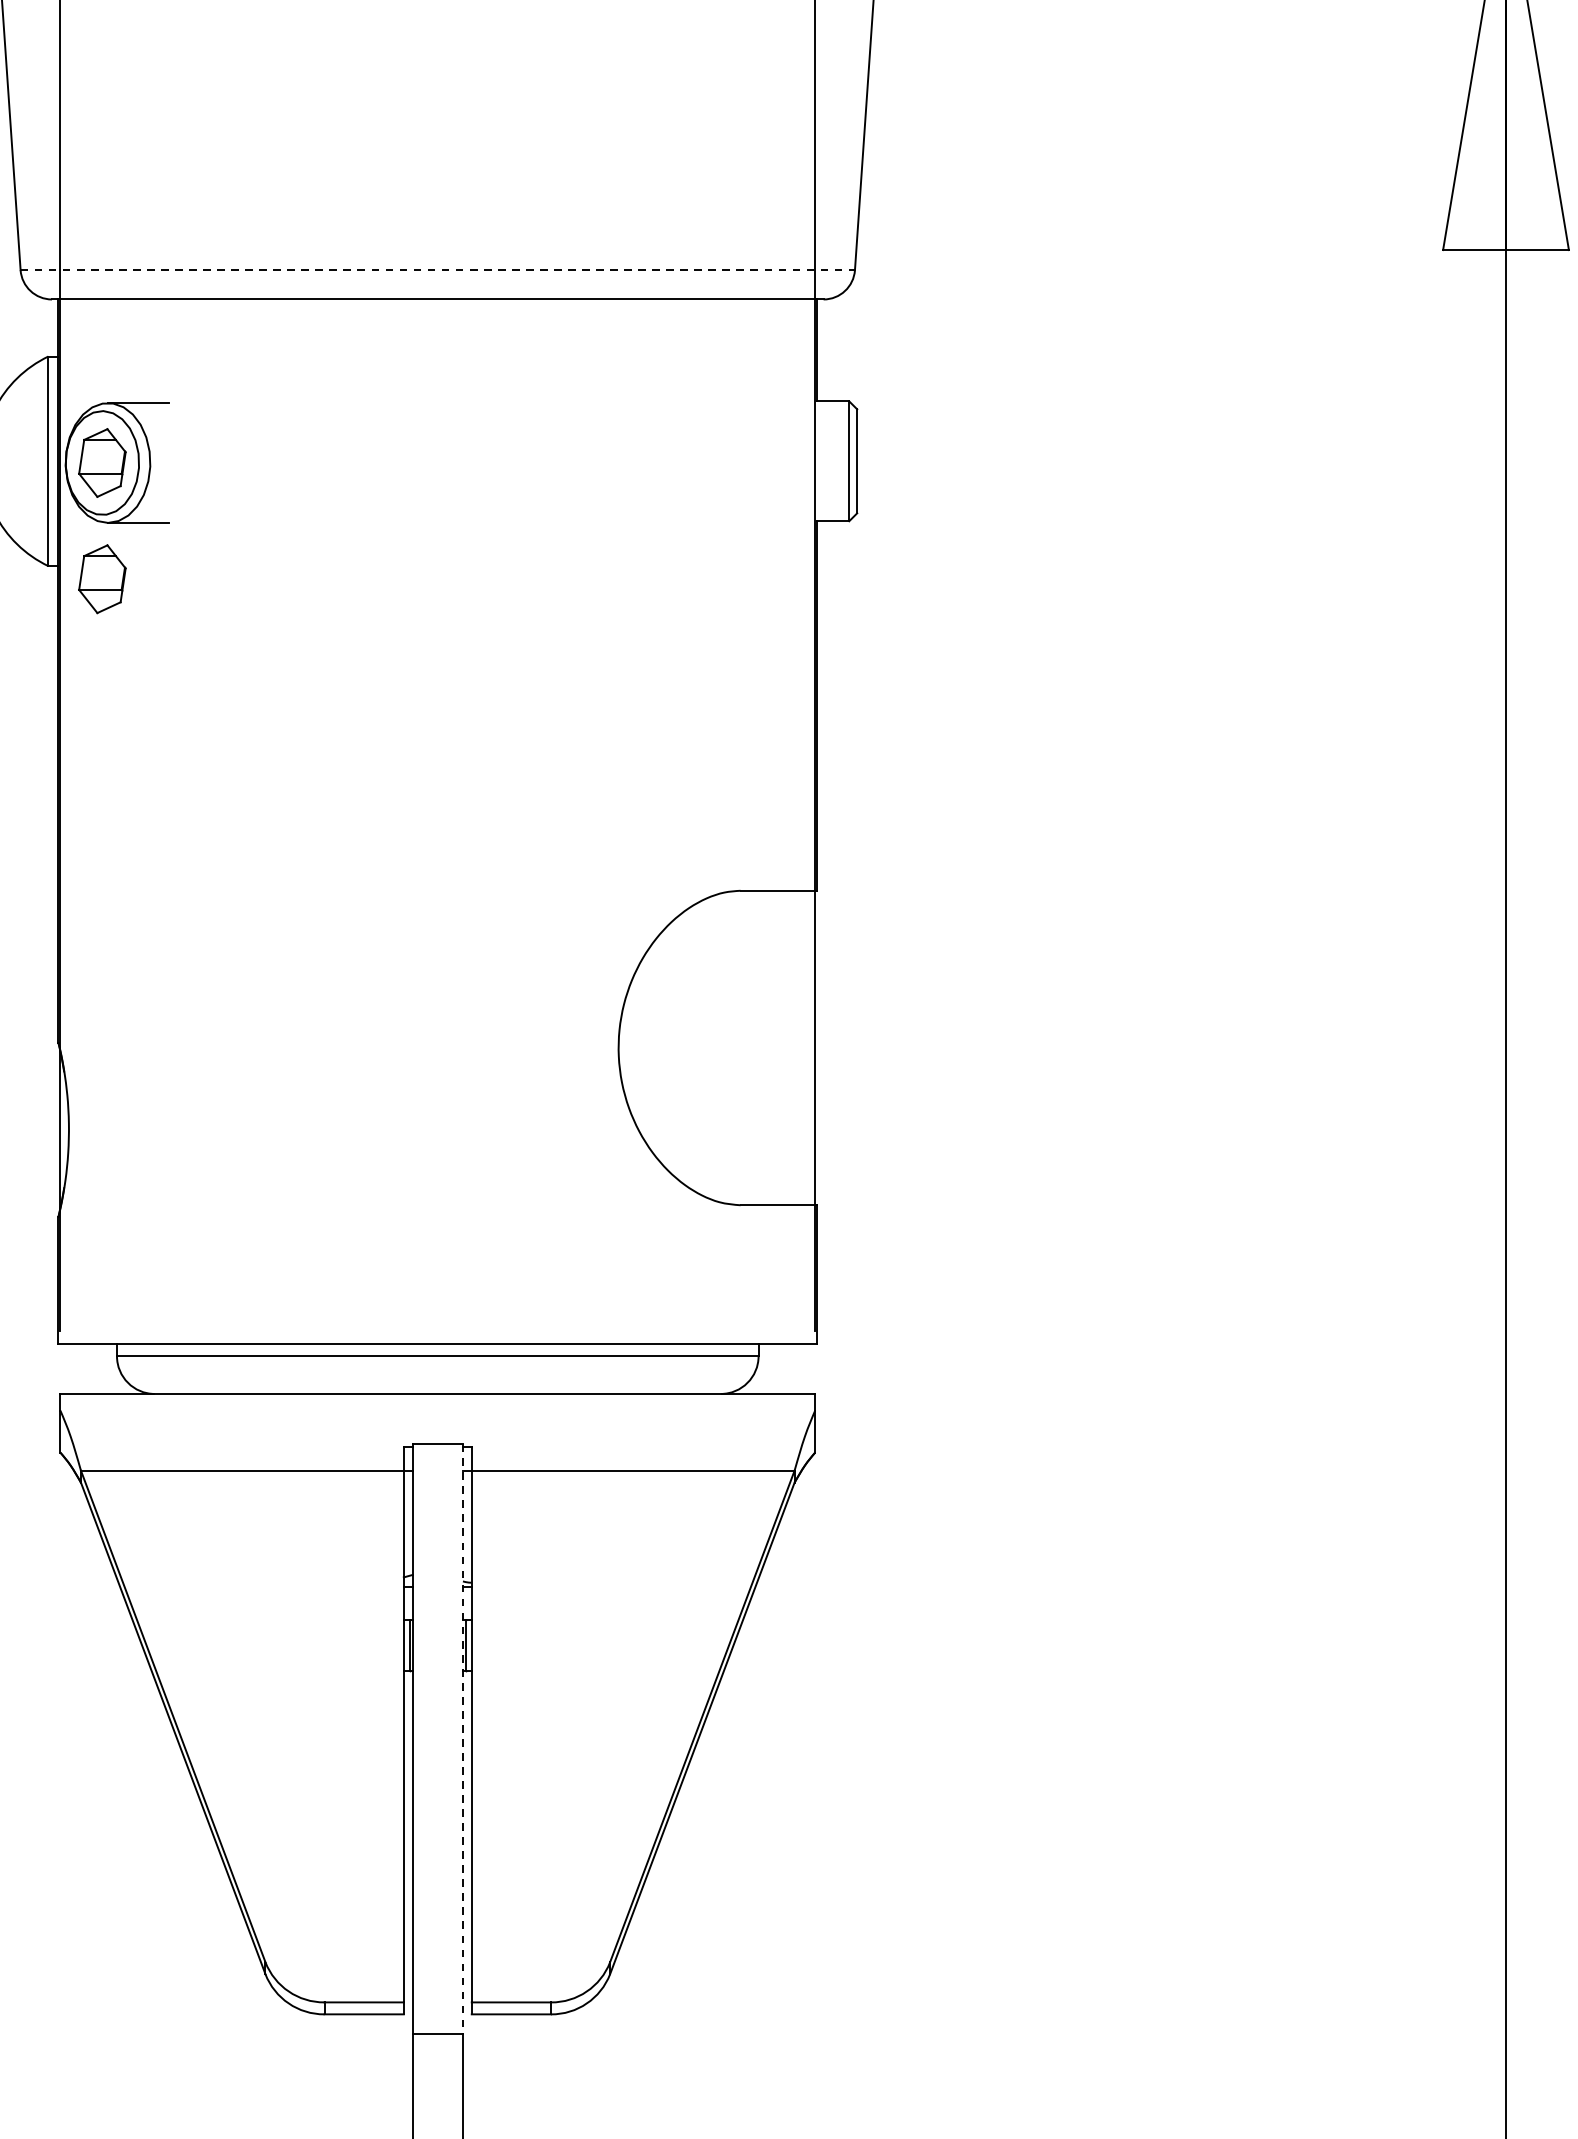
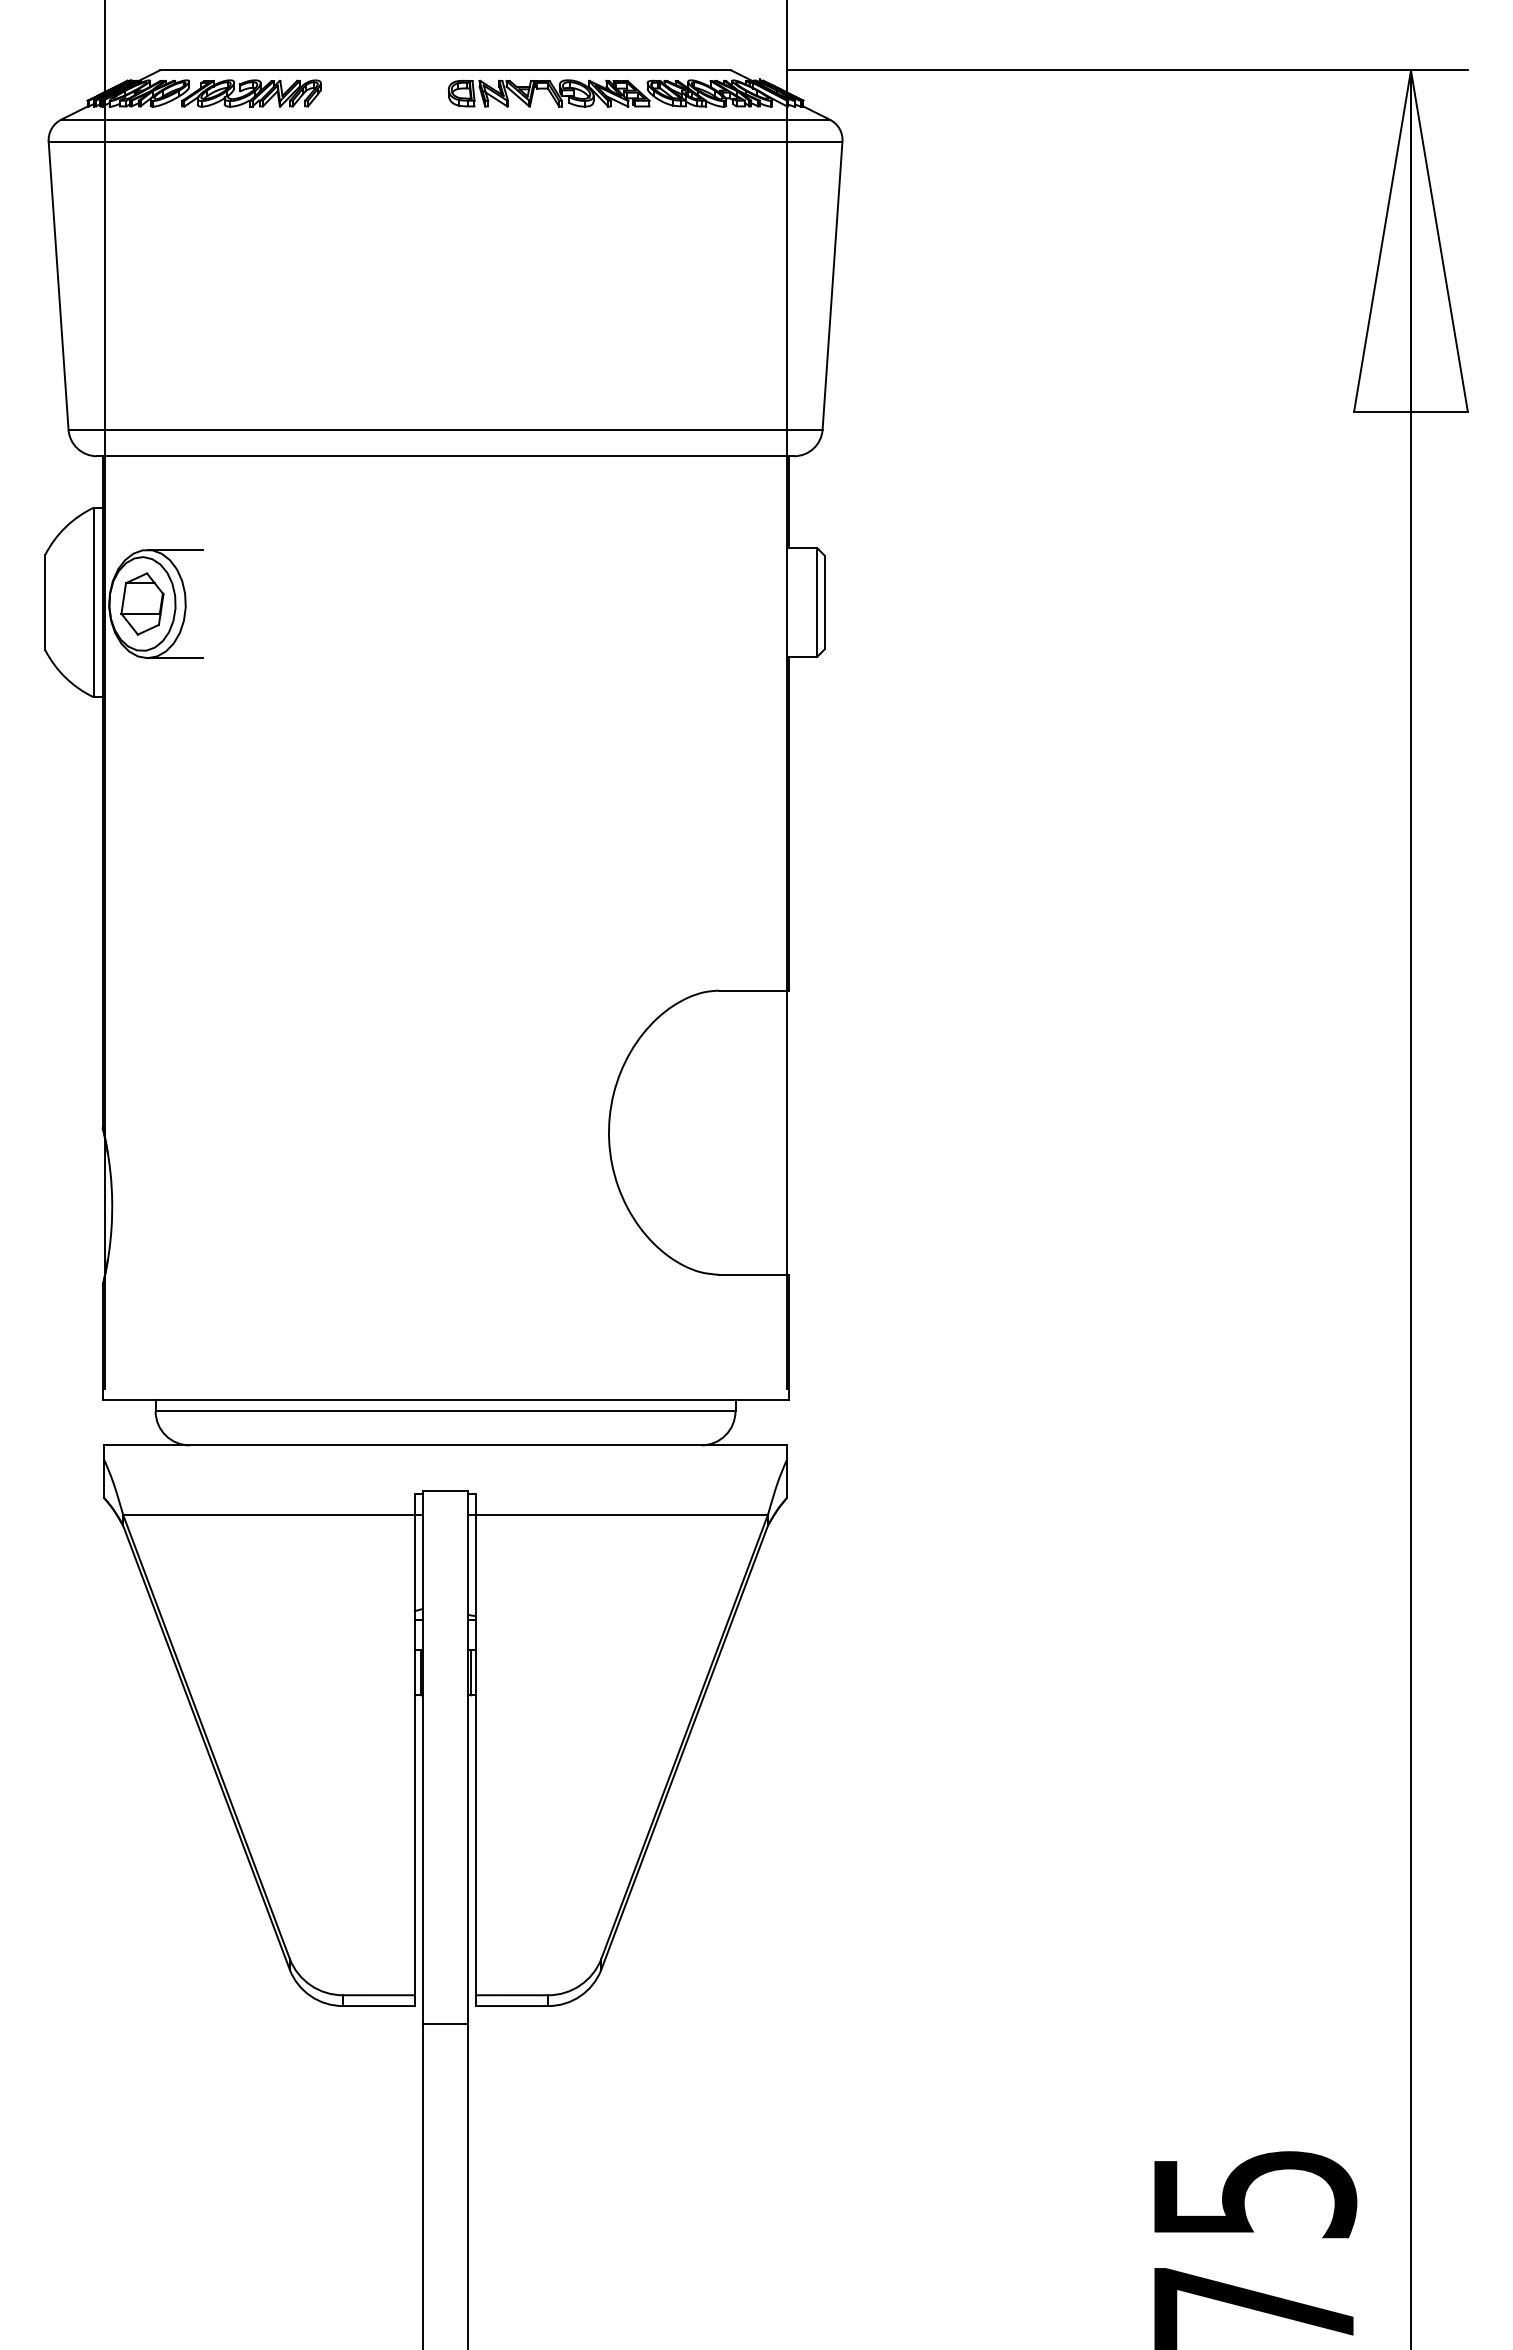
line: (438, 269) -> (446, 429), dashed -> solid
part: (102, 578) -> (142, 708), removed
line: (463, 1739) -> (468, 1757), dashed -> solid

